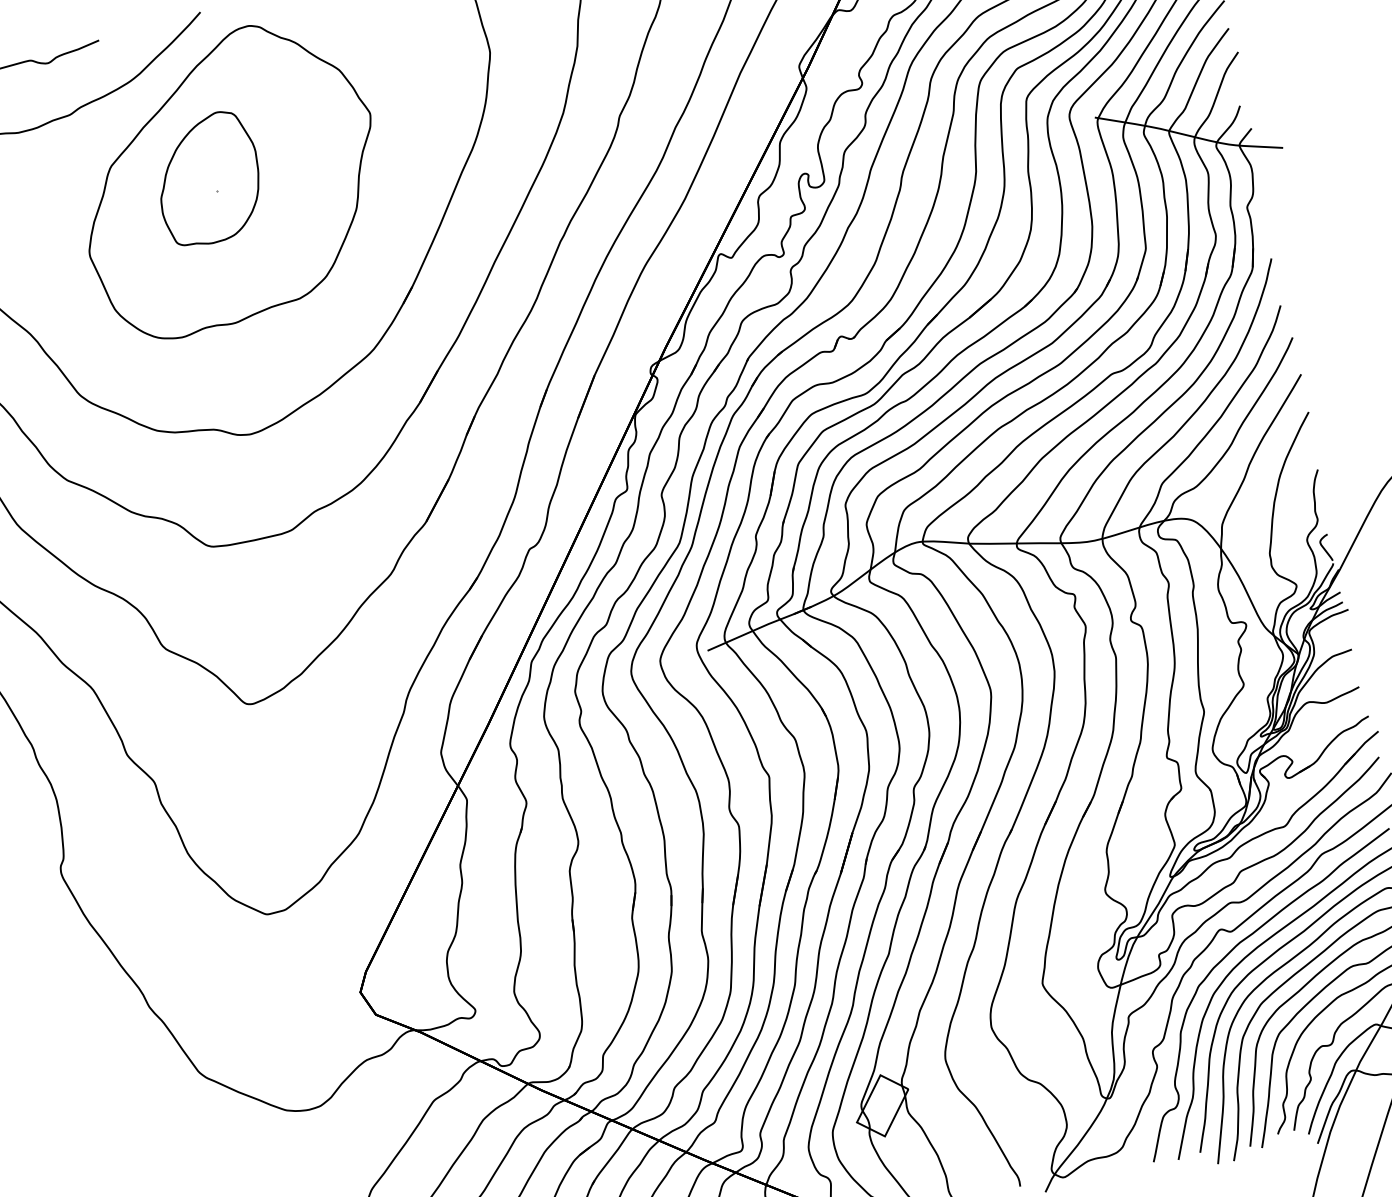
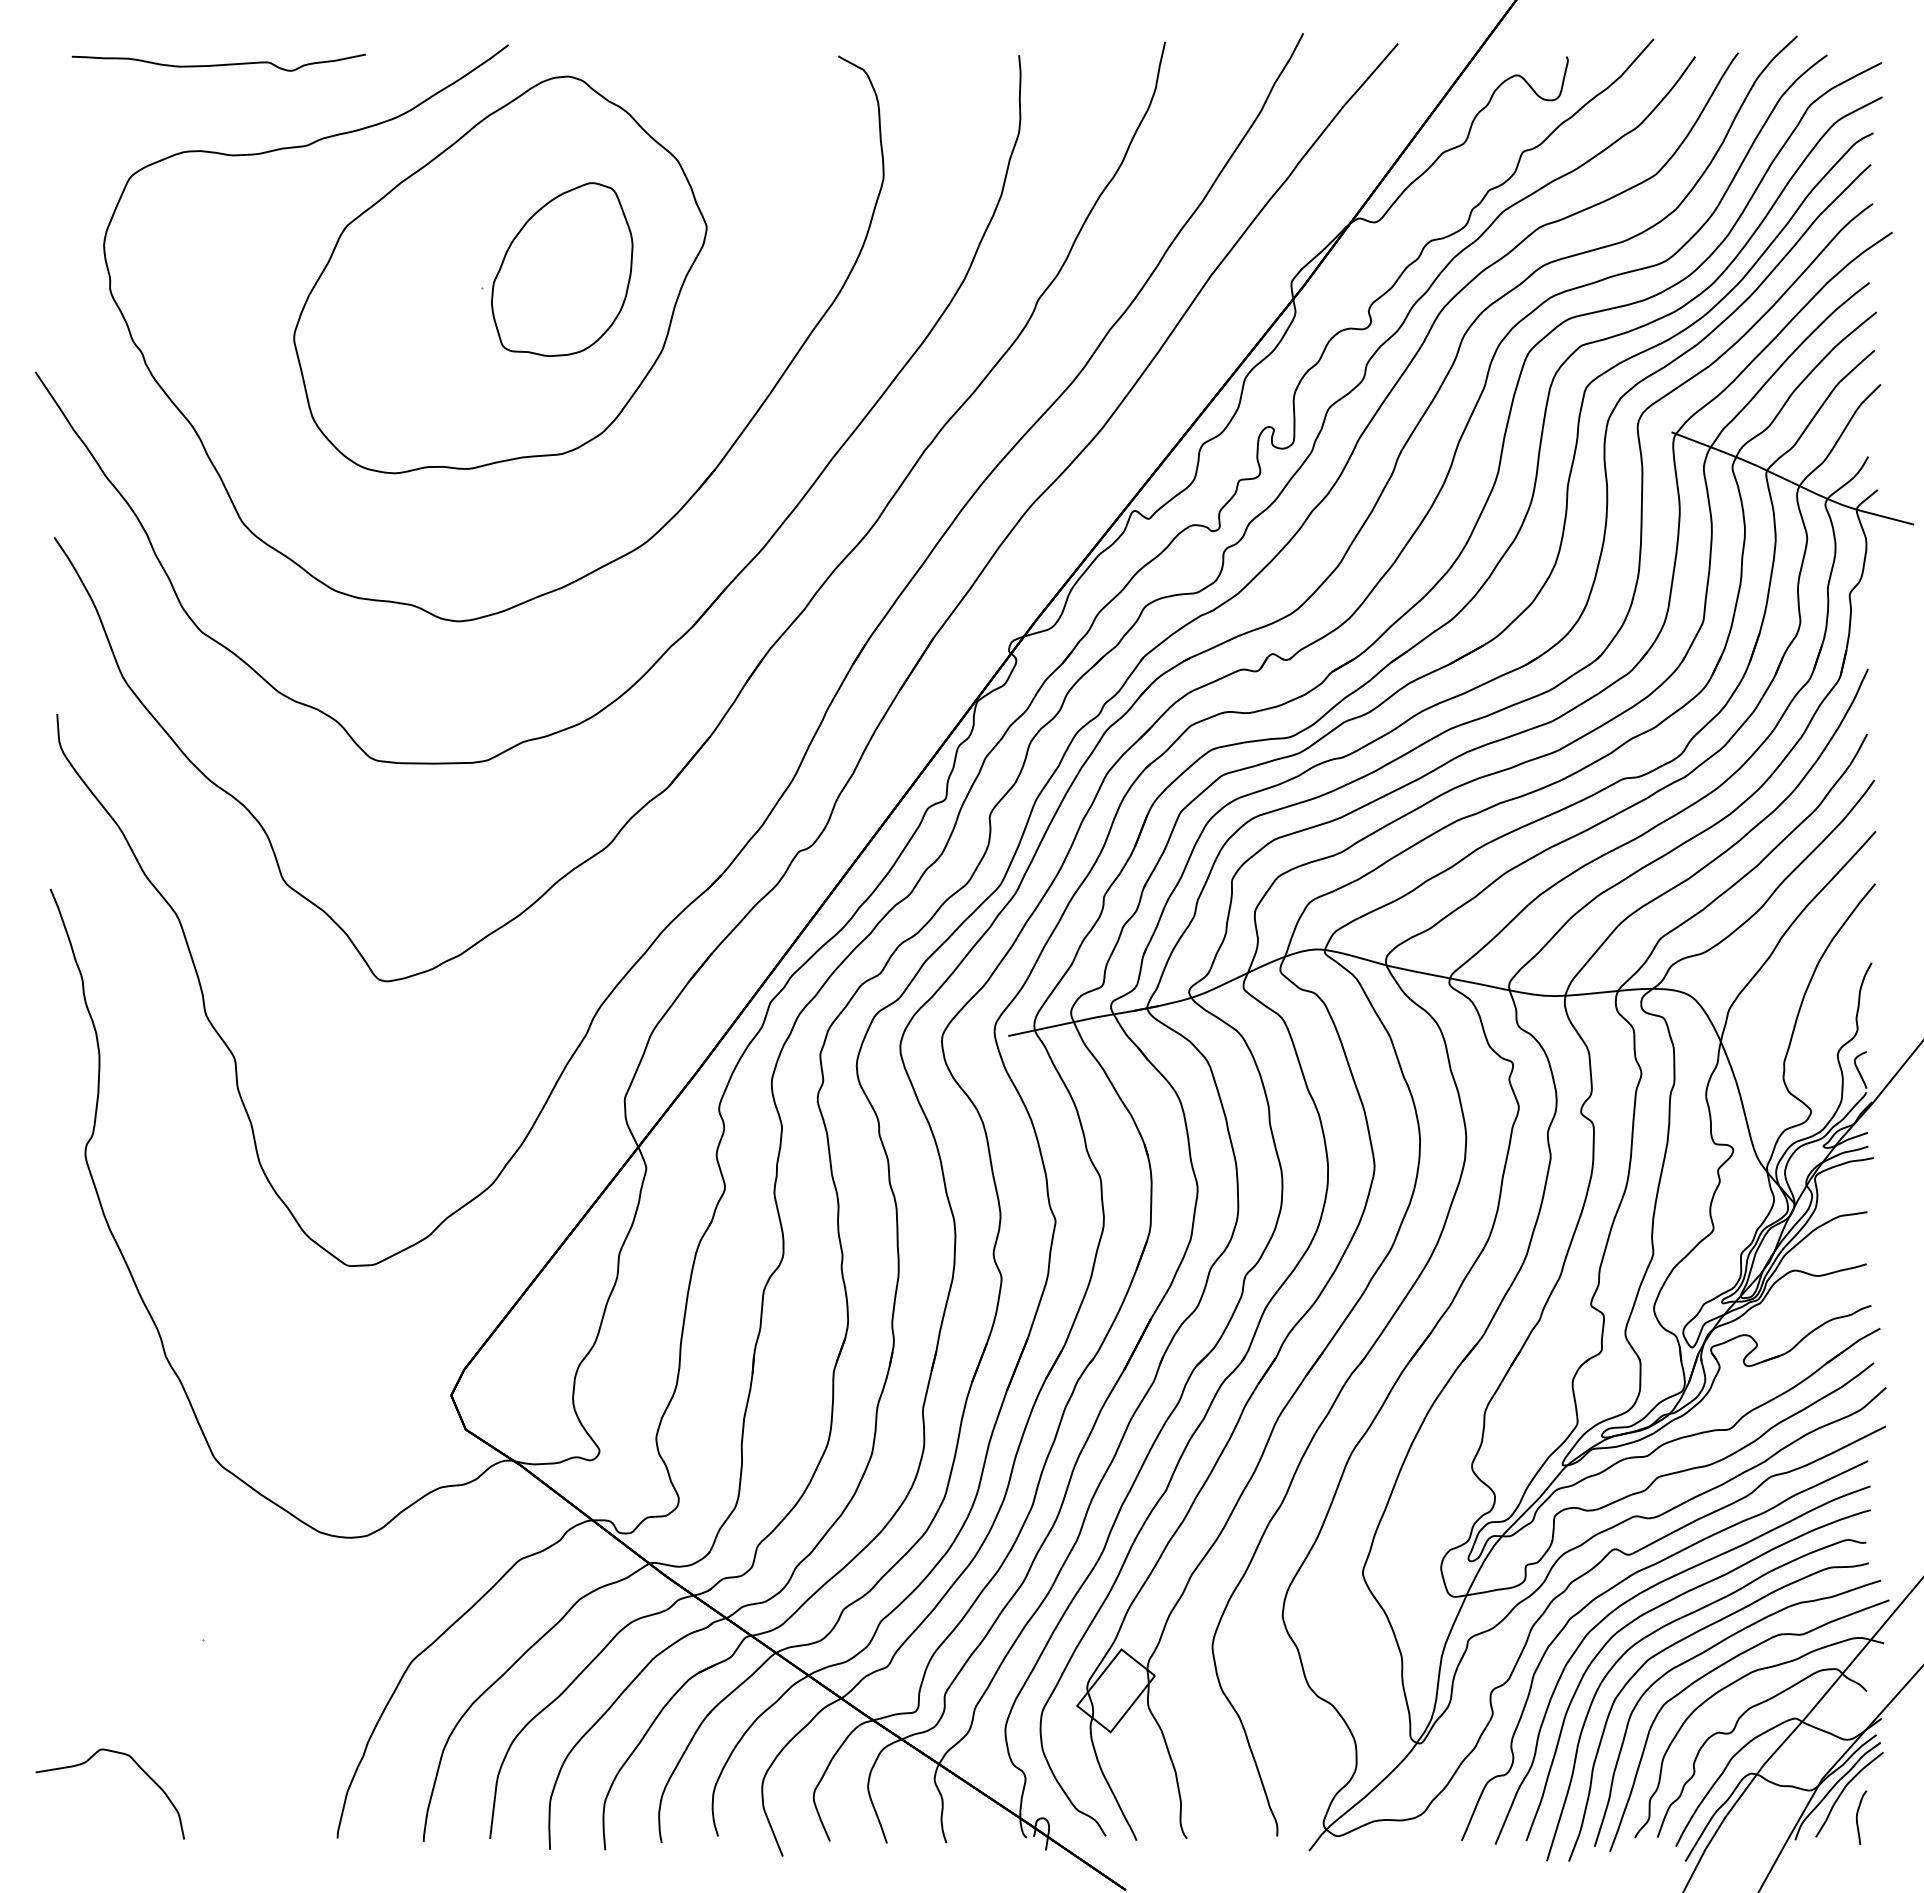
part: (208, 178) -> (562, 269), moved

